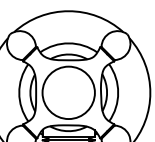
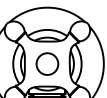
circle: (68, 93) -> (47, 64), size x0.6

